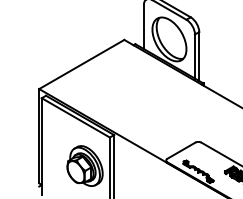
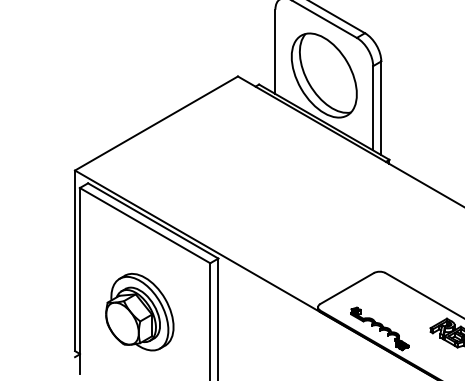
part: (84, 165) -> (138, 311), moved

